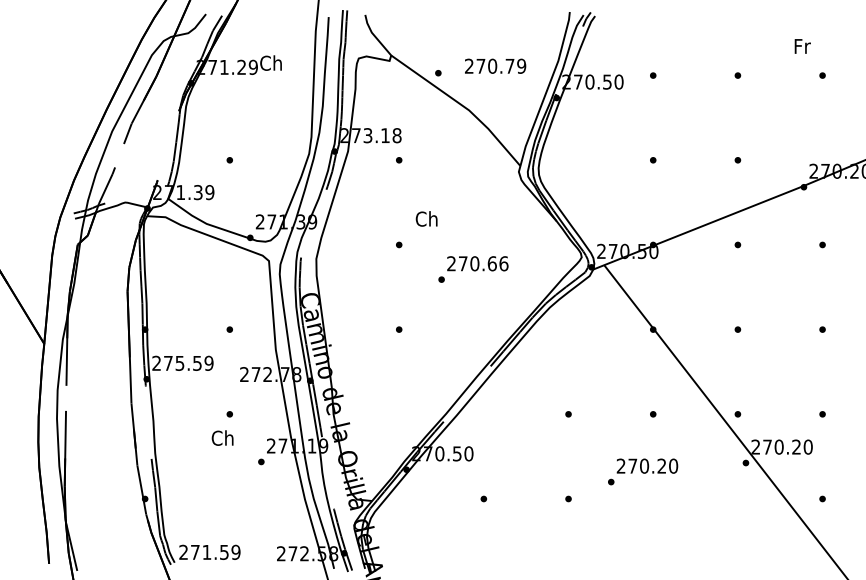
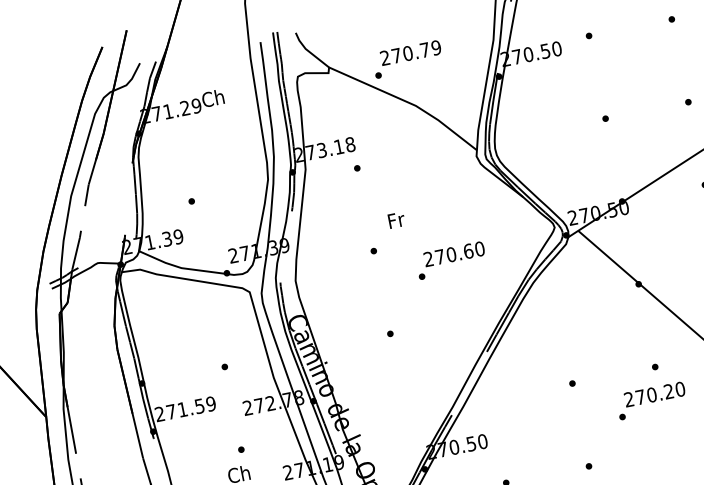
text: (495, 65) -> (410, 52), moved
text: (426, 218) -> (395, 219), Ch -> Fr
text: (503, 263) -> (479, 248), 270.66 -> 270.60
text: (179, 363) -> (182, 409), 275.59 -> 271.59
text: (643, 471) -> (652, 400), moved

